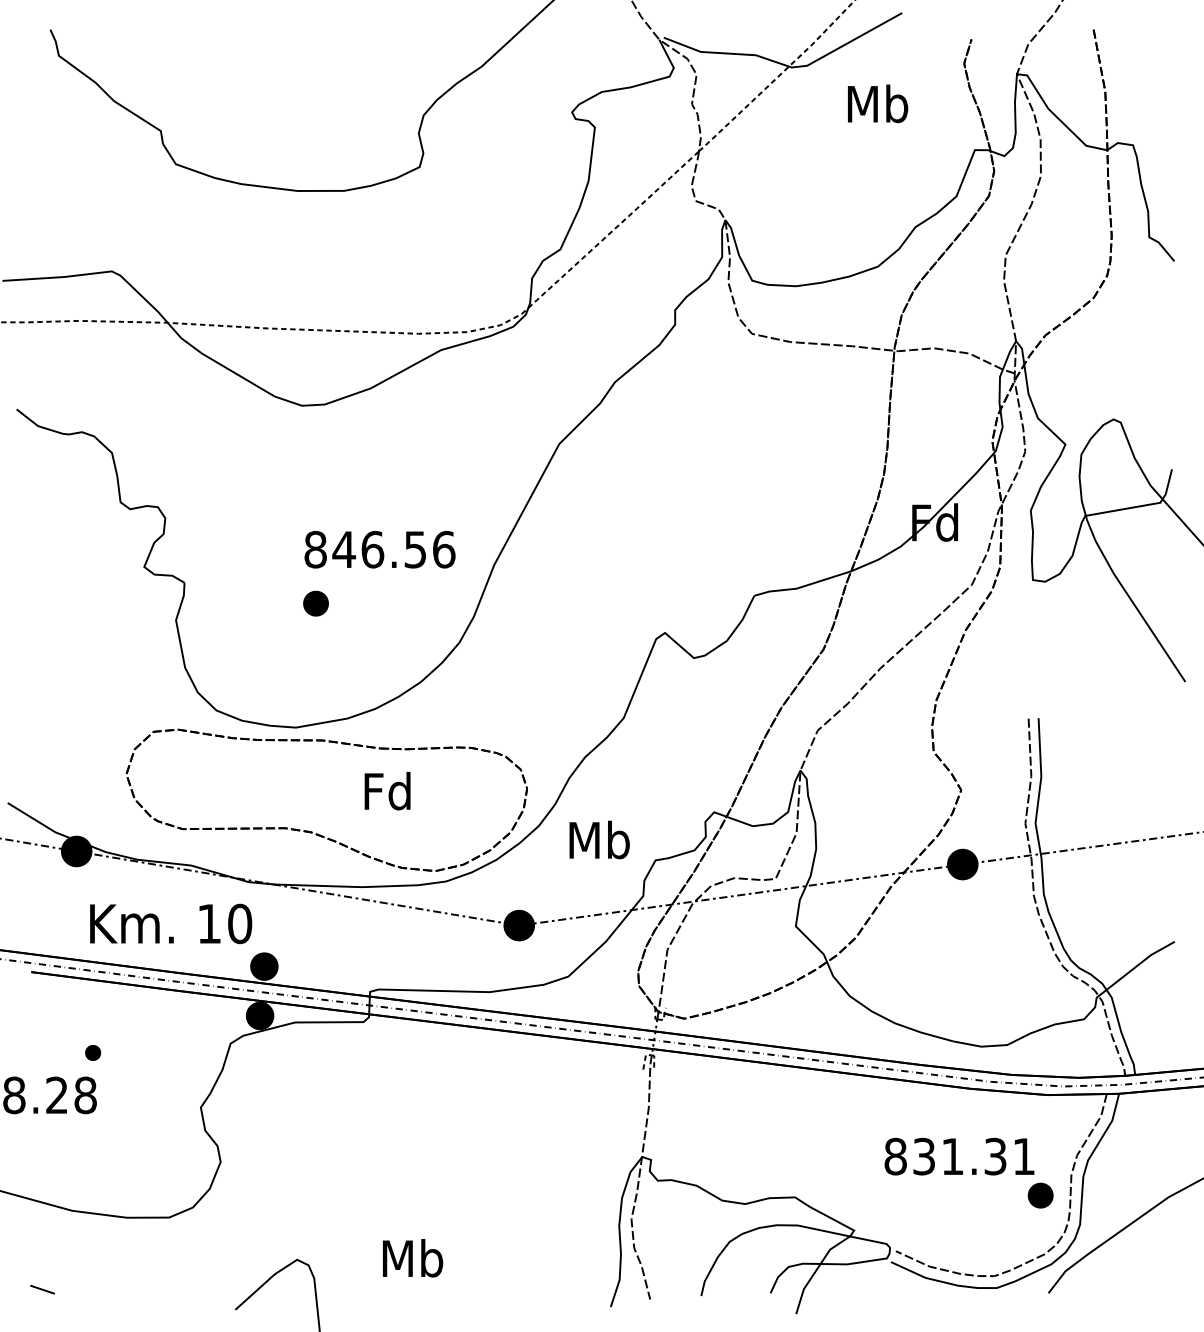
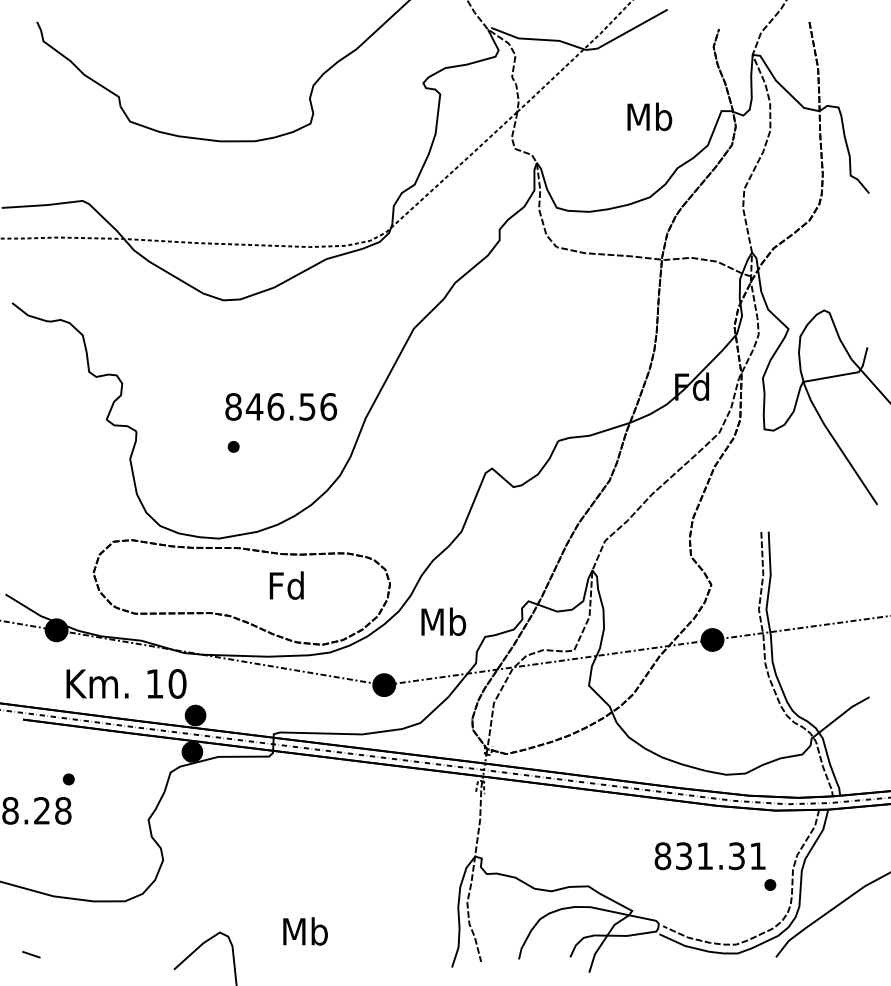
text: (877, 103) -> (649, 116), moved
part: (315, 603) -> (233, 446), size x0.62
part: (1041, 1194) -> (770, 884), size x0.62

